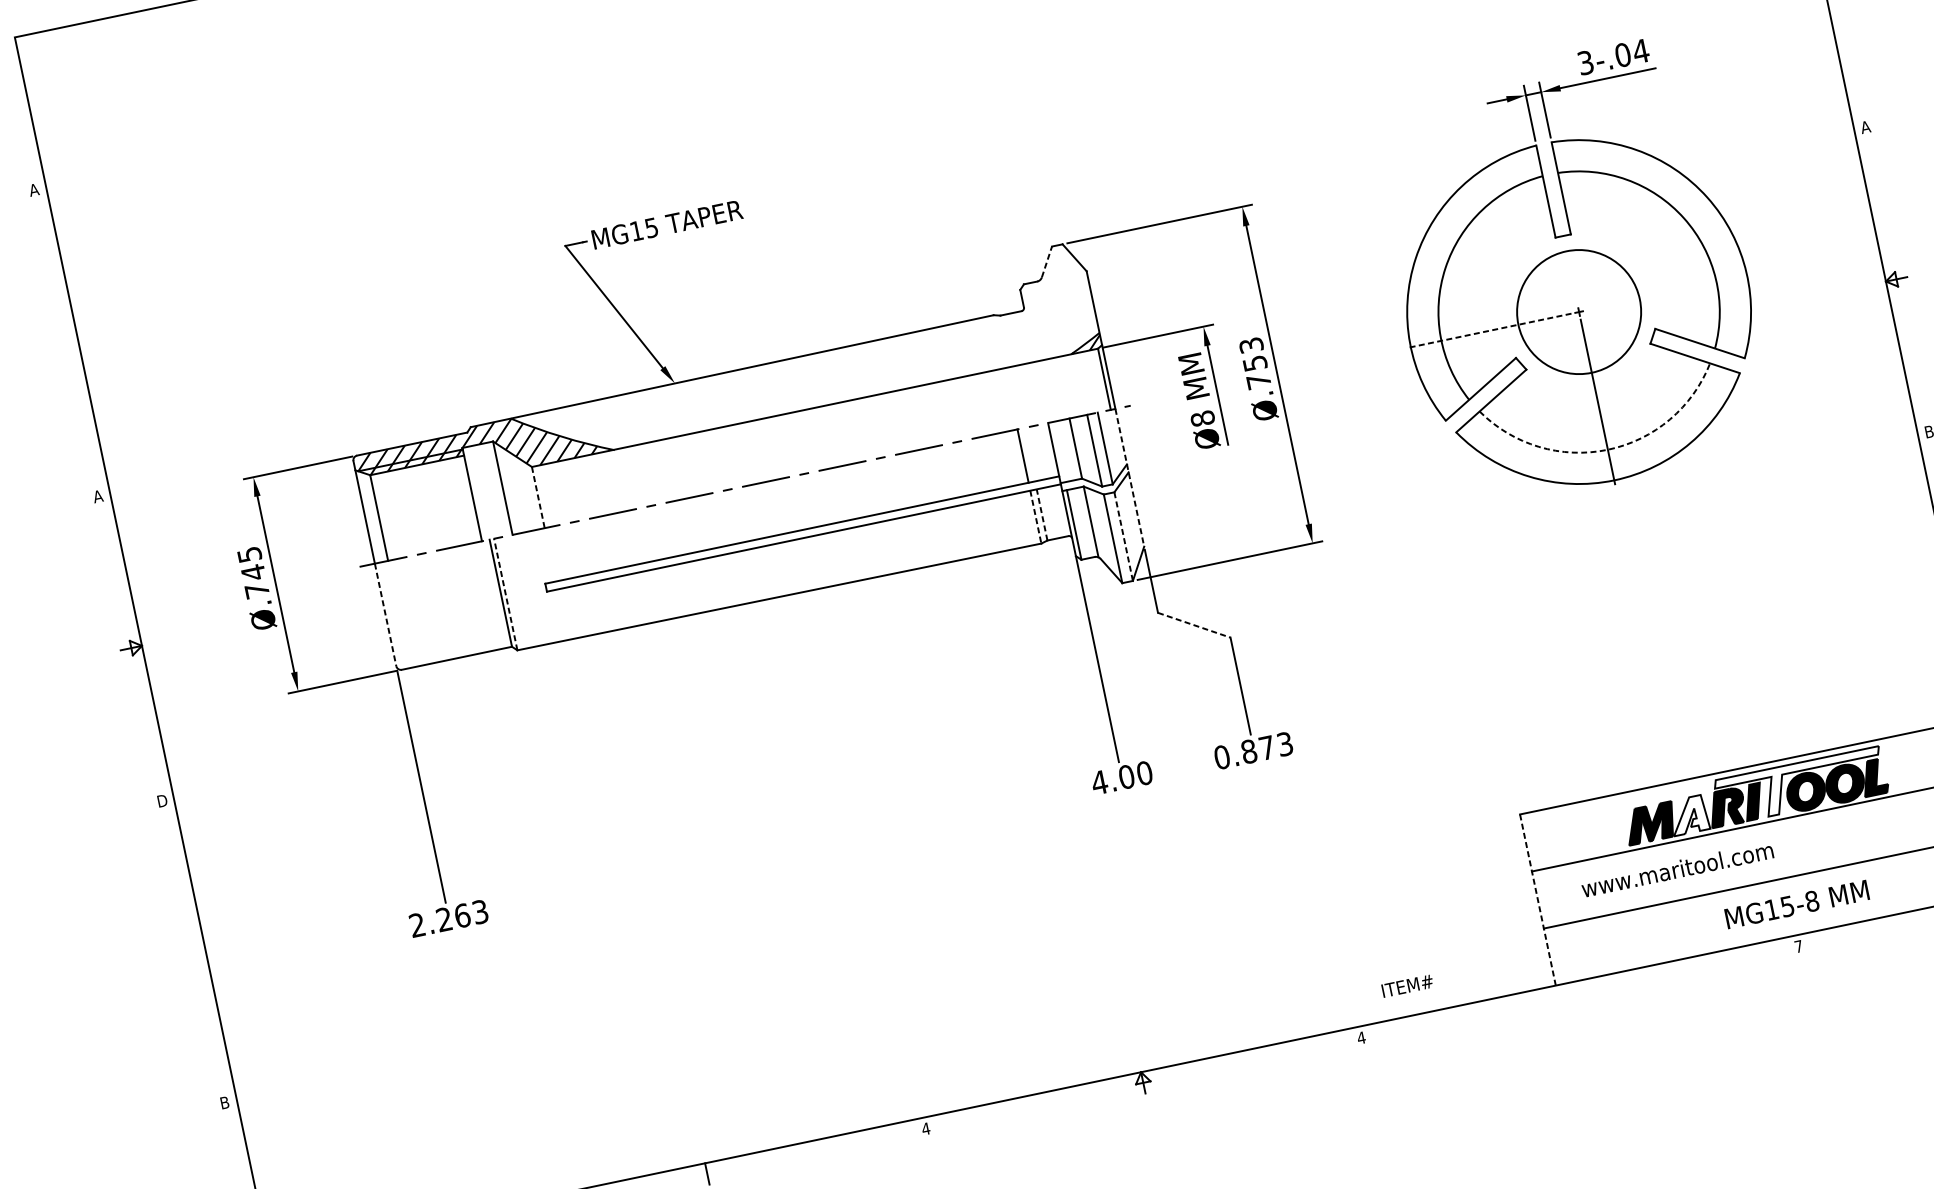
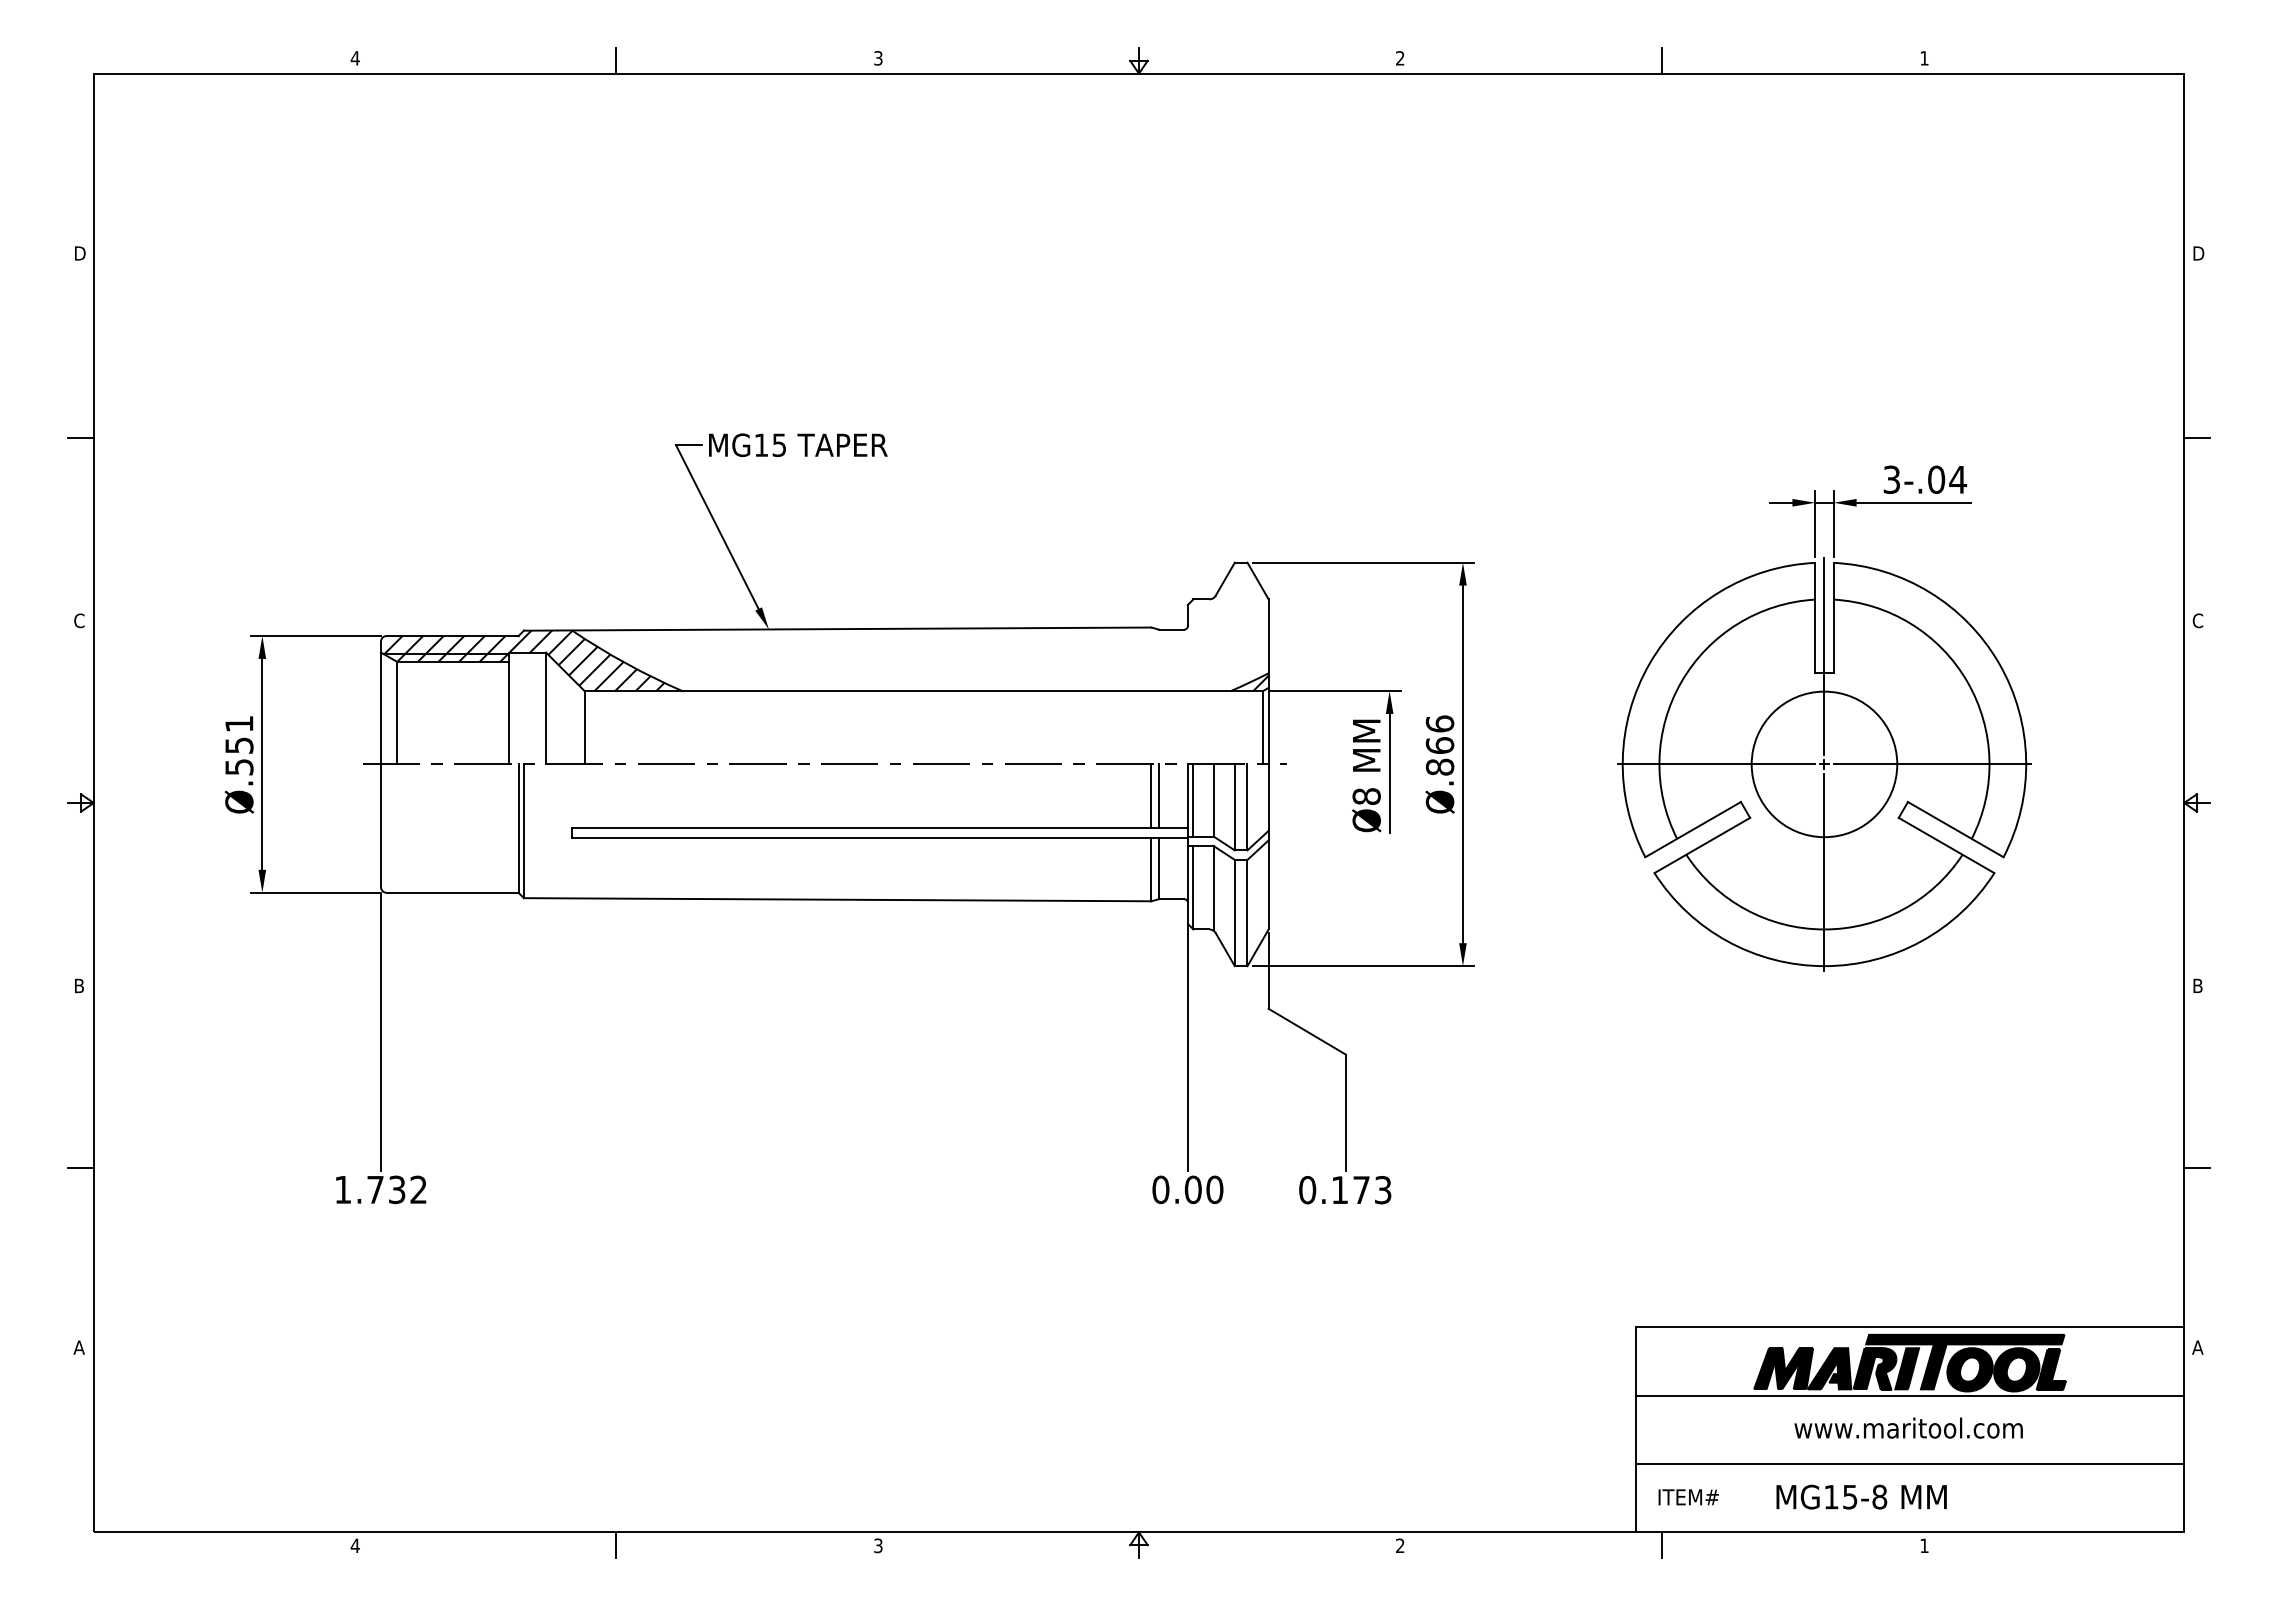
text: (1865, 126) -> (2197, 620), A -> C
text: (34, 189) -> (79, 253), A -> D
line: (1560, 222) -> (1824, 656), added
line: (1047, 261) -> (1225, 578), dashed -> solid
line: (1668, 293) -> (1931, 764), added
line: (1489, 330) -> (1716, 764), dashed -> solid
line: (67, 344) -> (80, 438), added
text: (1254, 363) -> (1439, 745), Ø.753 -> Ø.866
arc: (1607, 449) -> (1824, 929), dashed -> solid
line: (1059, 452) -> (1193, 800), added
line: (1029, 454) -> (1159, 796), added
line: (1129, 477) -> (1268, 846), dashed -> solid
text: (97, 496) -> (78, 620), A -> C
line: (538, 497) -> (584, 727), dashed -> solid
line: (1042, 514) -> (1159, 868), dashed -> solid
line: (1035, 517) -> (1151, 869), dashed -> solid
line: (1123, 537) -> (1247, 913), dashed -> solid
text: (253, 572) -> (239, 745), Ø.745 -> Ø.551
line: (505, 594) -> (523, 831), dashed -> solid
line: (386, 615) -> (381, 826), dashed -> solid
line: (1194, 625) -> (1307, 1031), dashed -> solid
text: (1248, 752) -> (1339, 1190), 0.873 -> 0.173
text: (1099, 782) -> (1160, 1189), 4.00 -> 0.00
fill: (1800, 785) -> (1965, 1361), added
text: (162, 800) -> (80, 985), D -> B
fill: (1688, 815) -> (1829, 1368), added
text: (1677, 868) -> (1908, 1427), moved
line: (1538, 899) -> (1636, 1429), dashed -> solid
text: (1796, 904) -> (1861, 1496), moved
text: (448, 918) -> (380, 1189), 2.263 -> 1.732
text: (1798, 946) -> (1924, 1545), 7 -> 1
line: (194, 952) -> (80, 1167), added
text: (1407, 986) -> (1688, 1497), moved
line: (1579, 991) -> (1661, 1544), added
text: (1360, 1037) -> (1399, 1545), 4 -> 2
text: (224, 1102) -> (78, 1347), B -> A
text: (925, 1128) -> (877, 1545), 4 -> 3

